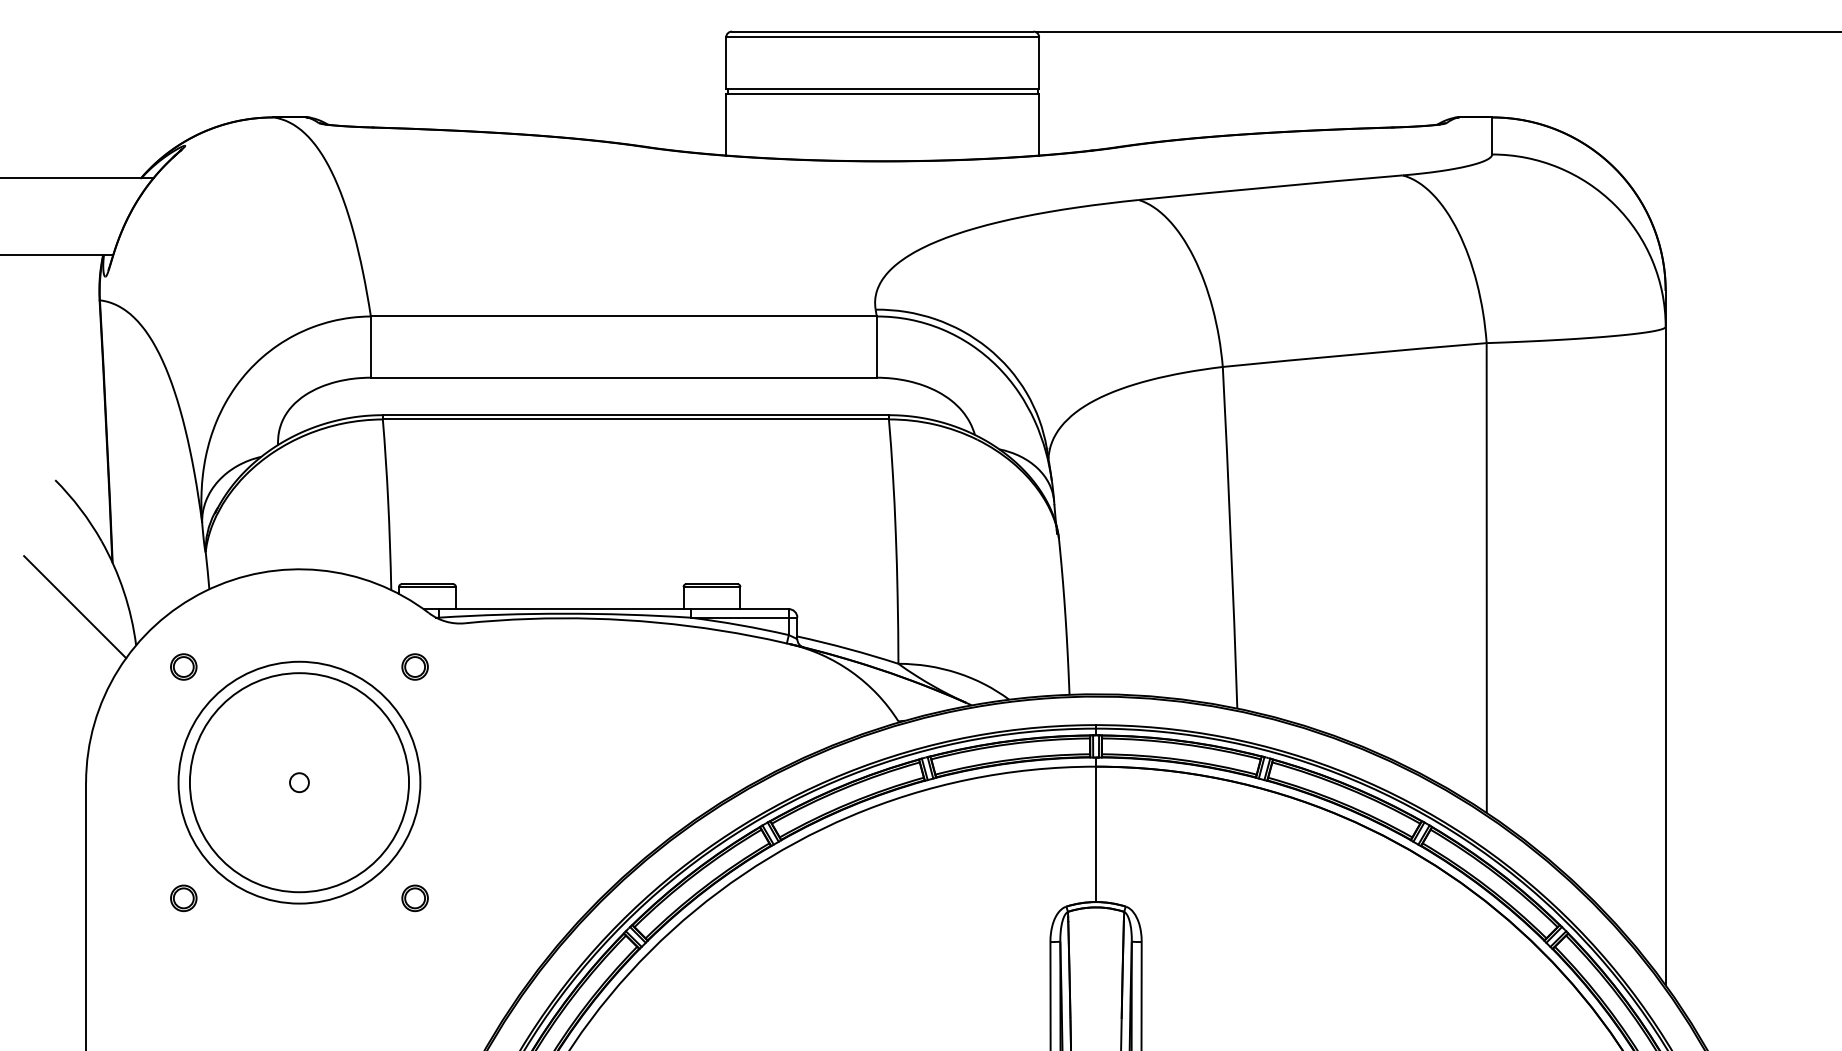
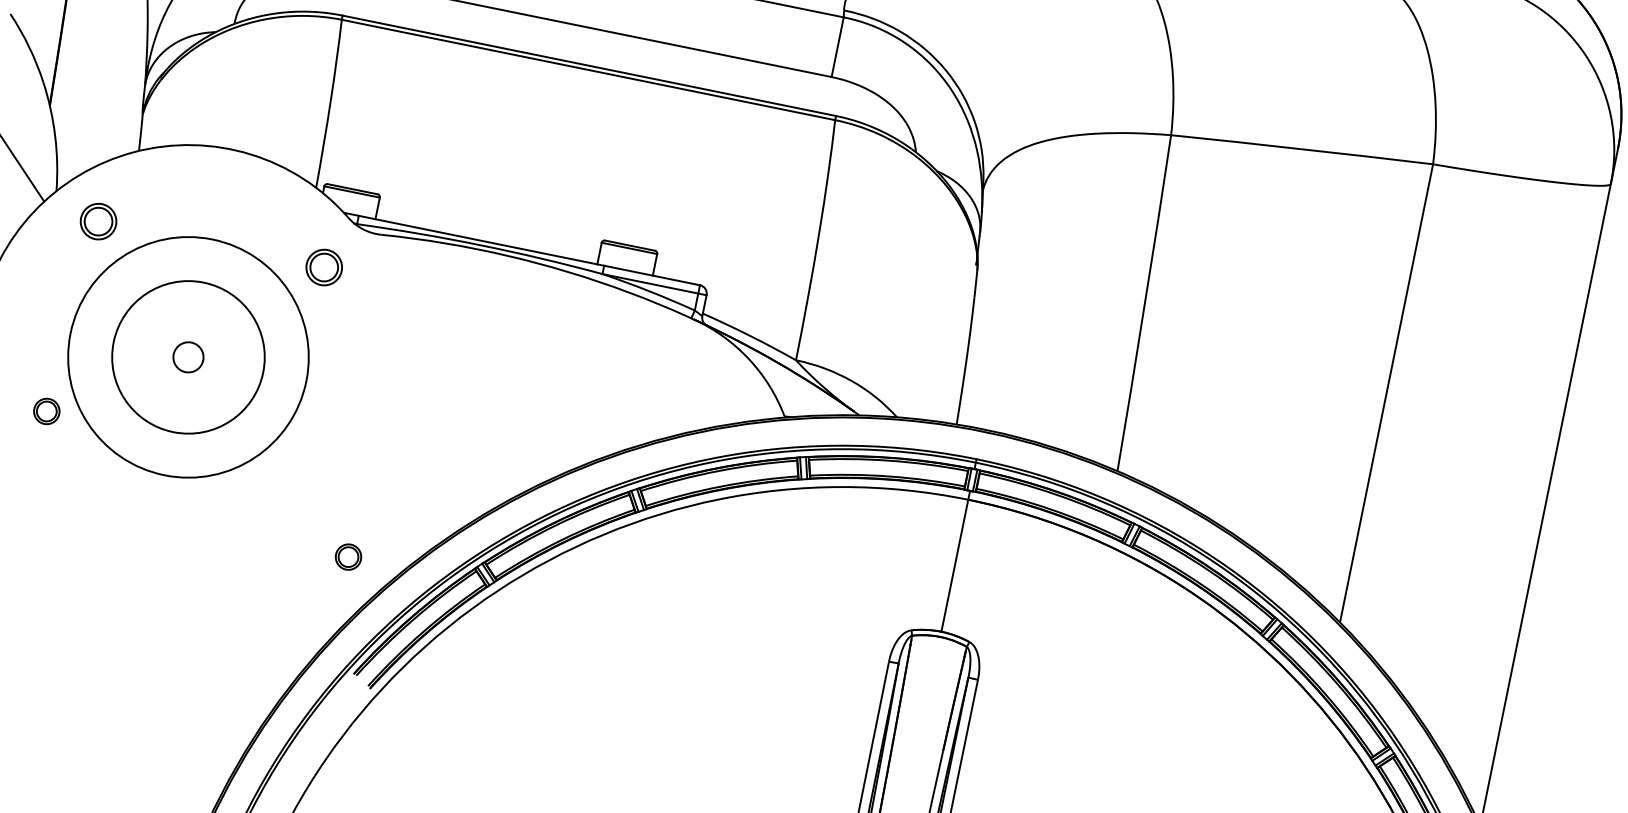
part: (183, 666) -> (98, 221), size x1.4
part: (414, 666) -> (323, 266), size x1.4
circle: (299, 782) -> (188, 357), size x0.7
circle: (299, 782) -> (188, 357), size x1.6
part: (183, 898) -> (46, 411), moved
part: (414, 898) -> (347, 557), moved

